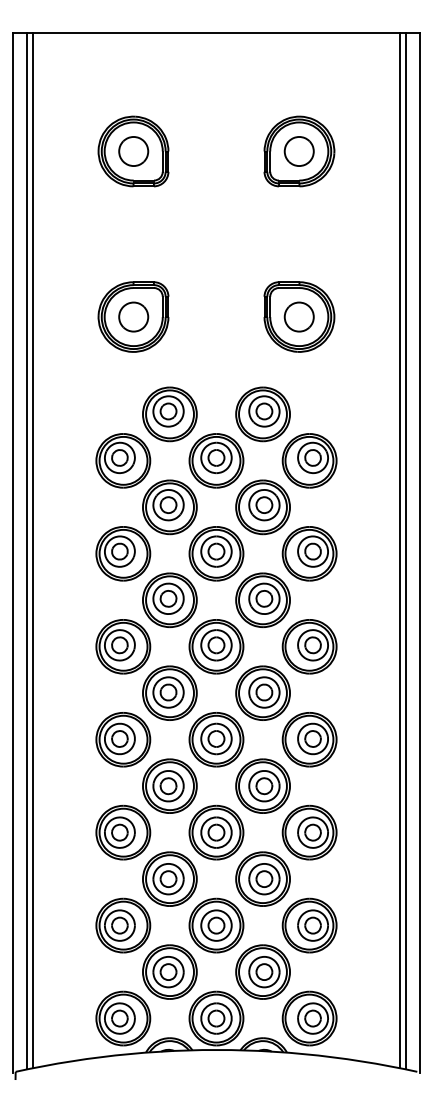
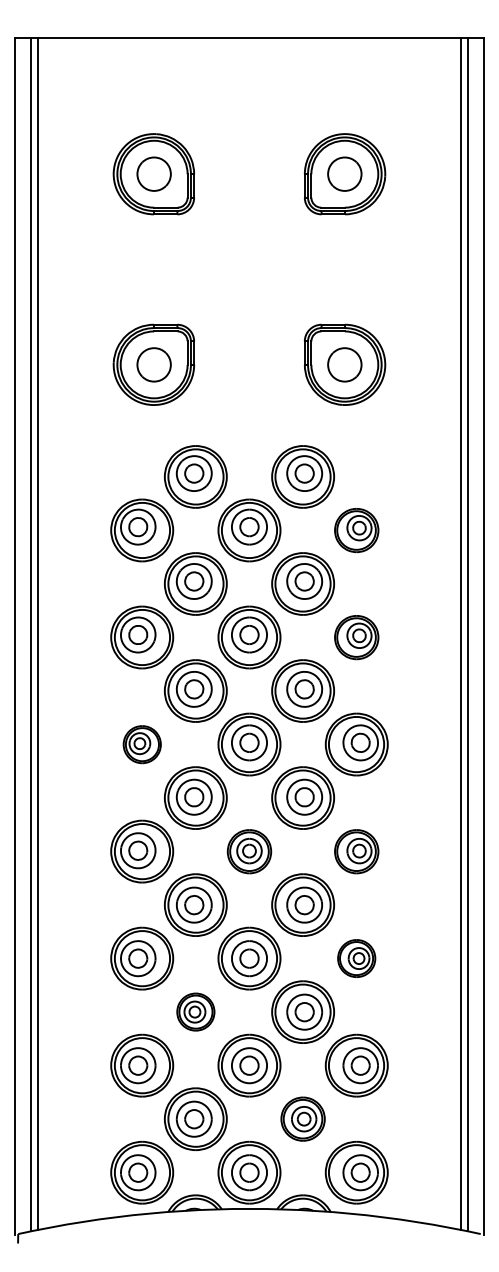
part: (309, 460) -> (356, 530), size x0.7
part: (309, 553) -> (356, 637), size x0.7
part: (123, 646) -> (142, 744), size x0.6
part: (216, 739) -> (249, 851), size x0.7
part: (309, 739) -> (356, 851), size x0.7
part: (309, 832) -> (356, 958), size x0.6
part: (169, 878) -> (195, 1011), size x0.6
part: (262, 971) -> (302, 1118), size x0.7

